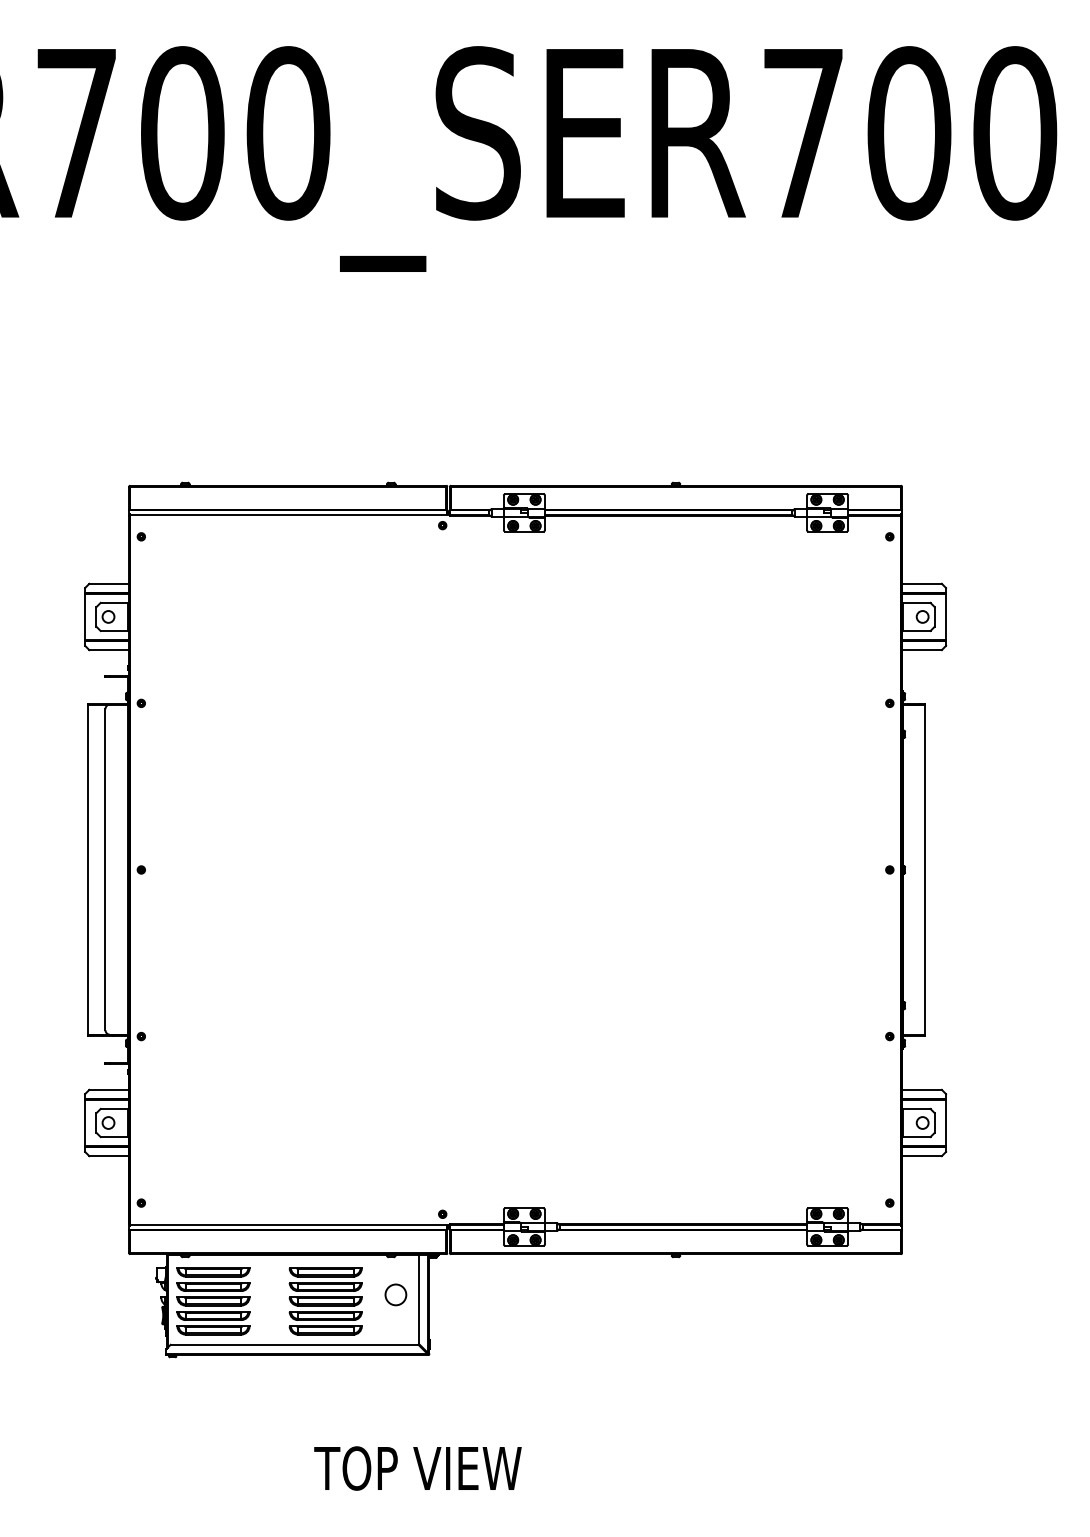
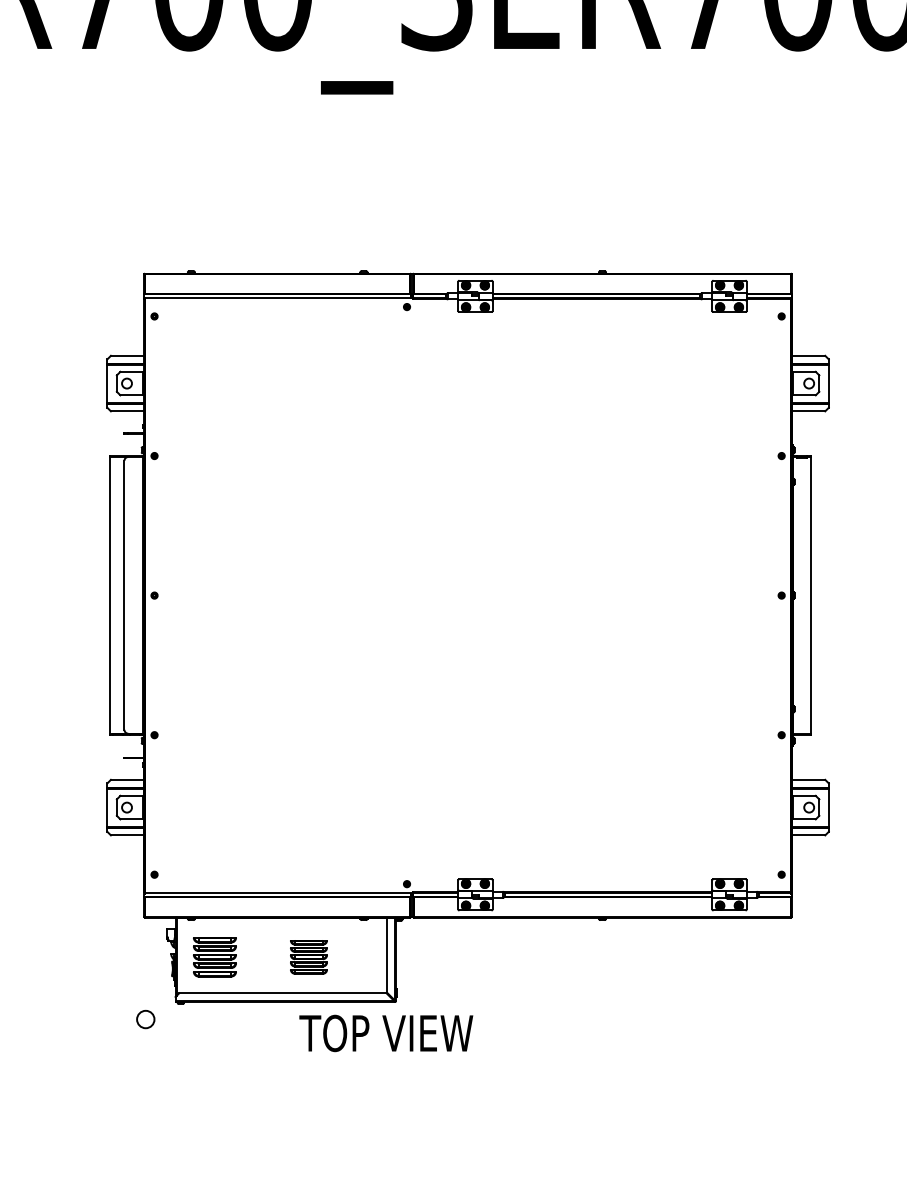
circle: (395, 1294) -> (145, 1019), moved
part: (213, 1301) -> (214, 957), size x0.7
part: (325, 1301) -> (308, 957), size x0.6
text: (417, 1468) -> (385, 1033), moved

